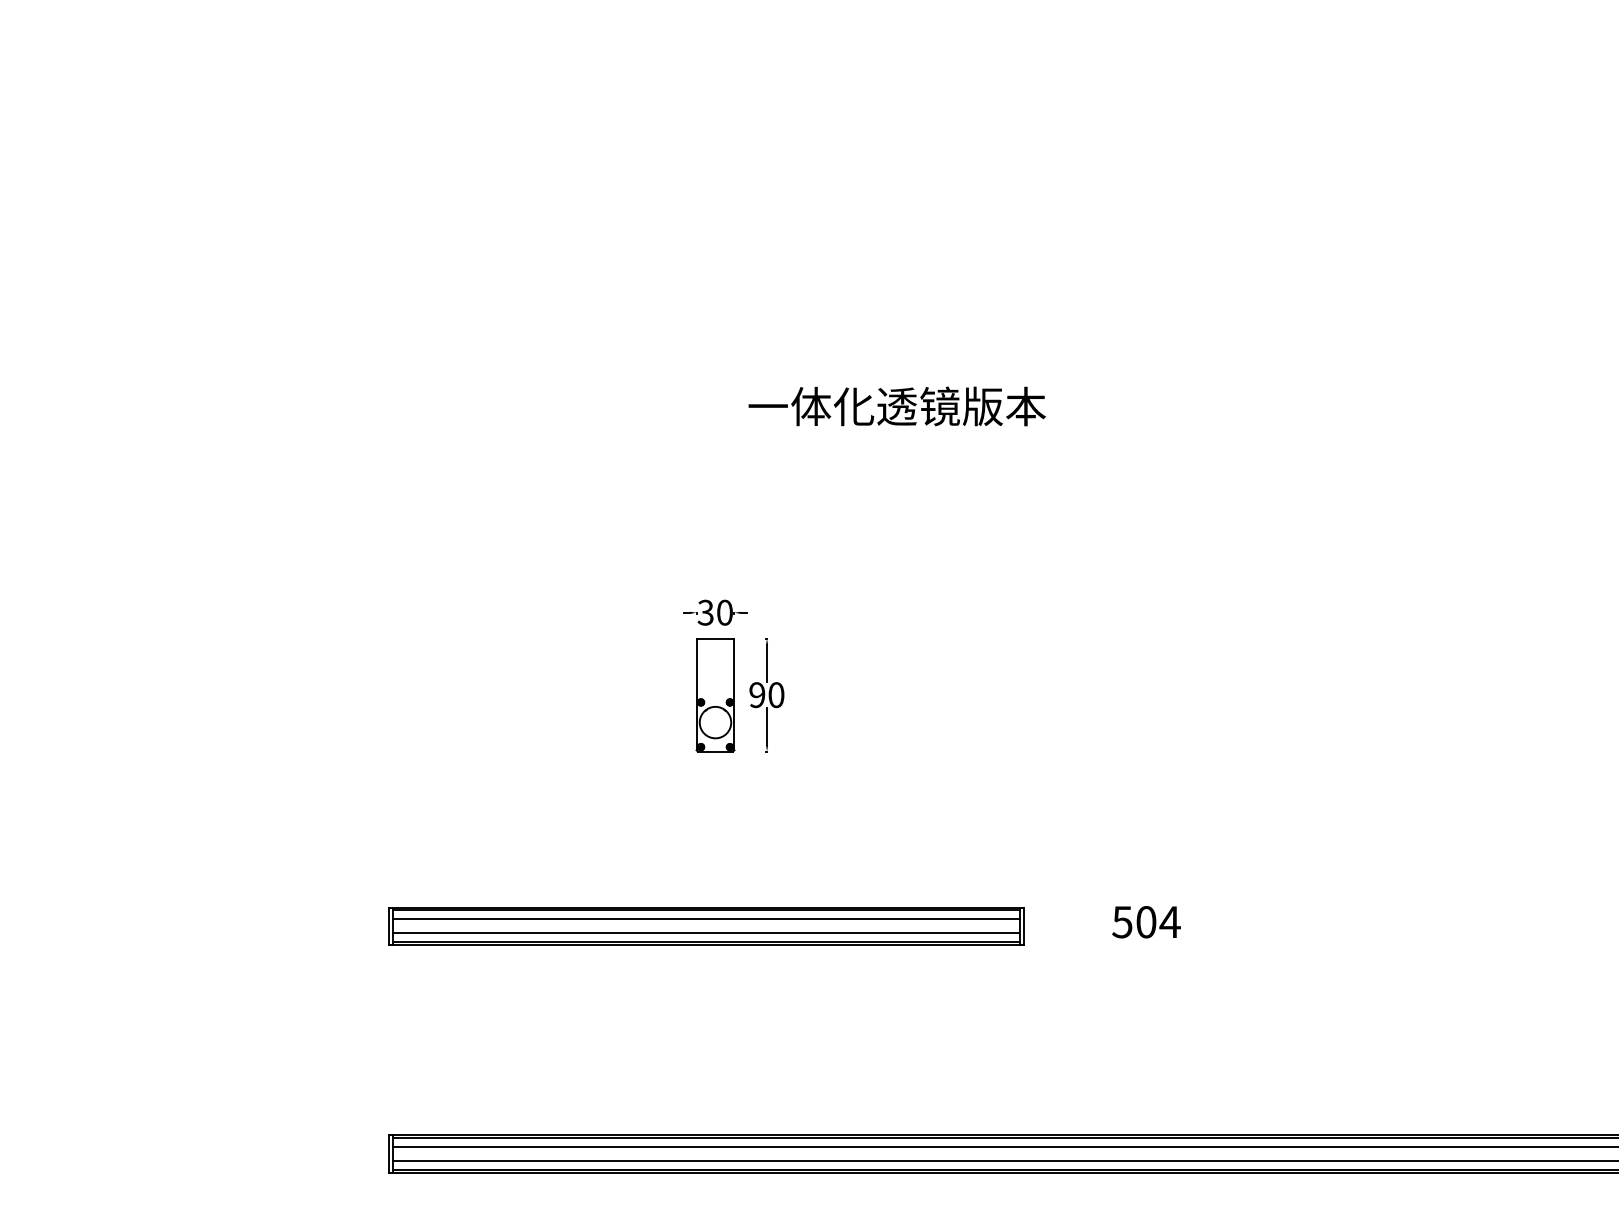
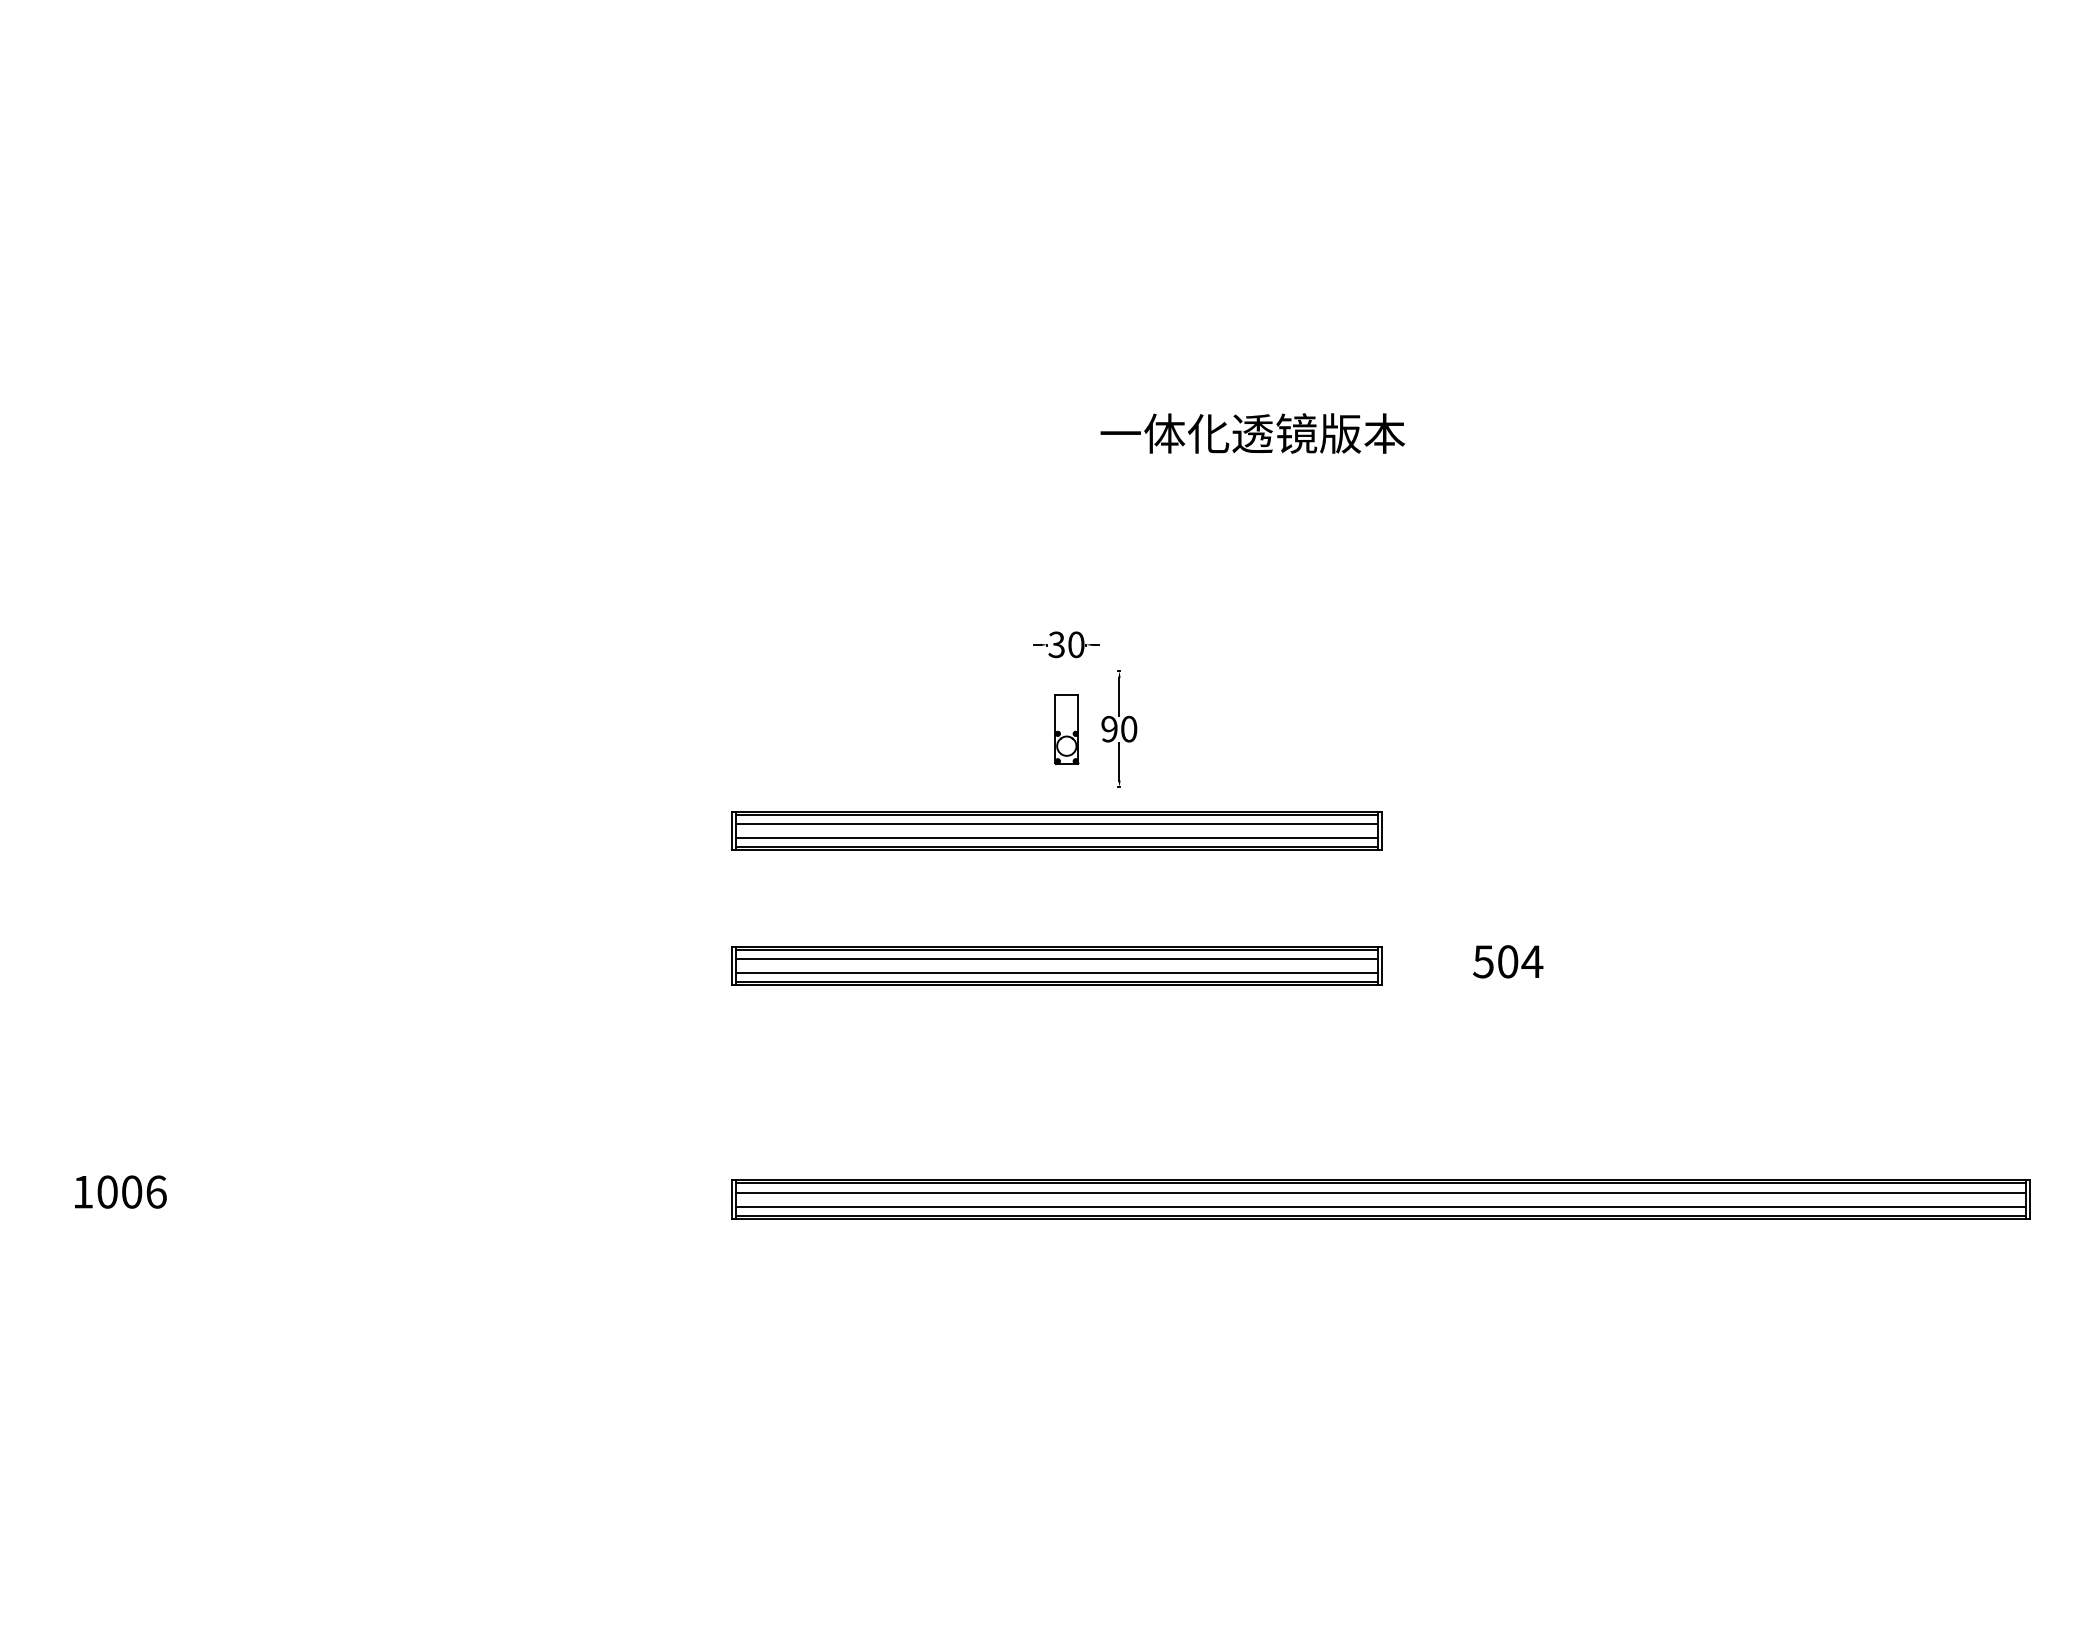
part: (715, 695) -> (1066, 729), size x0.6
part: (705, 794) -> (1056, 830), added

